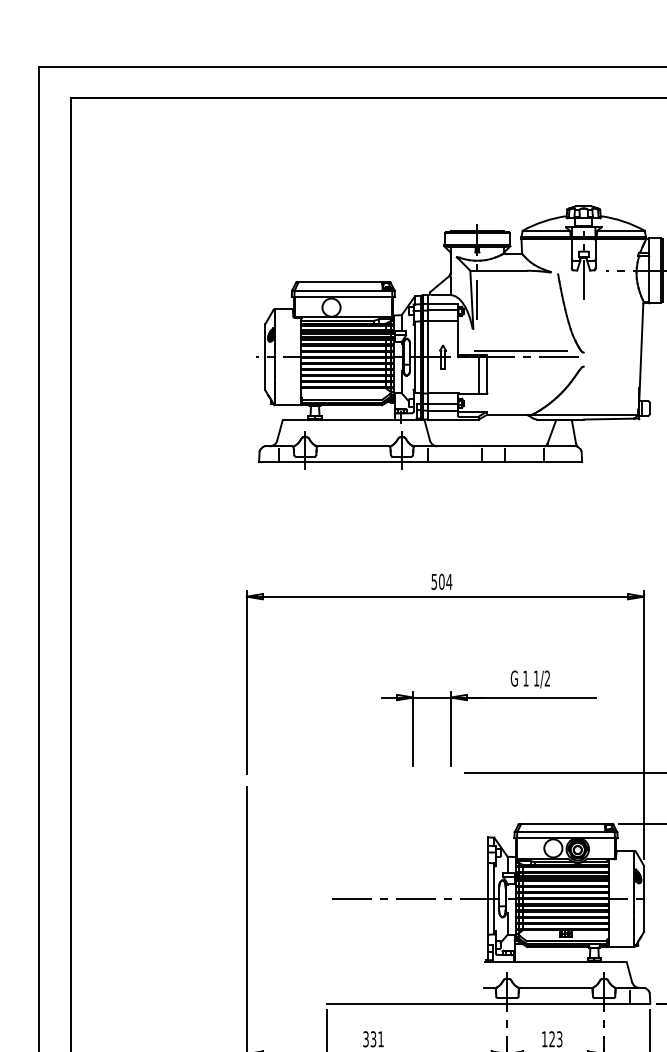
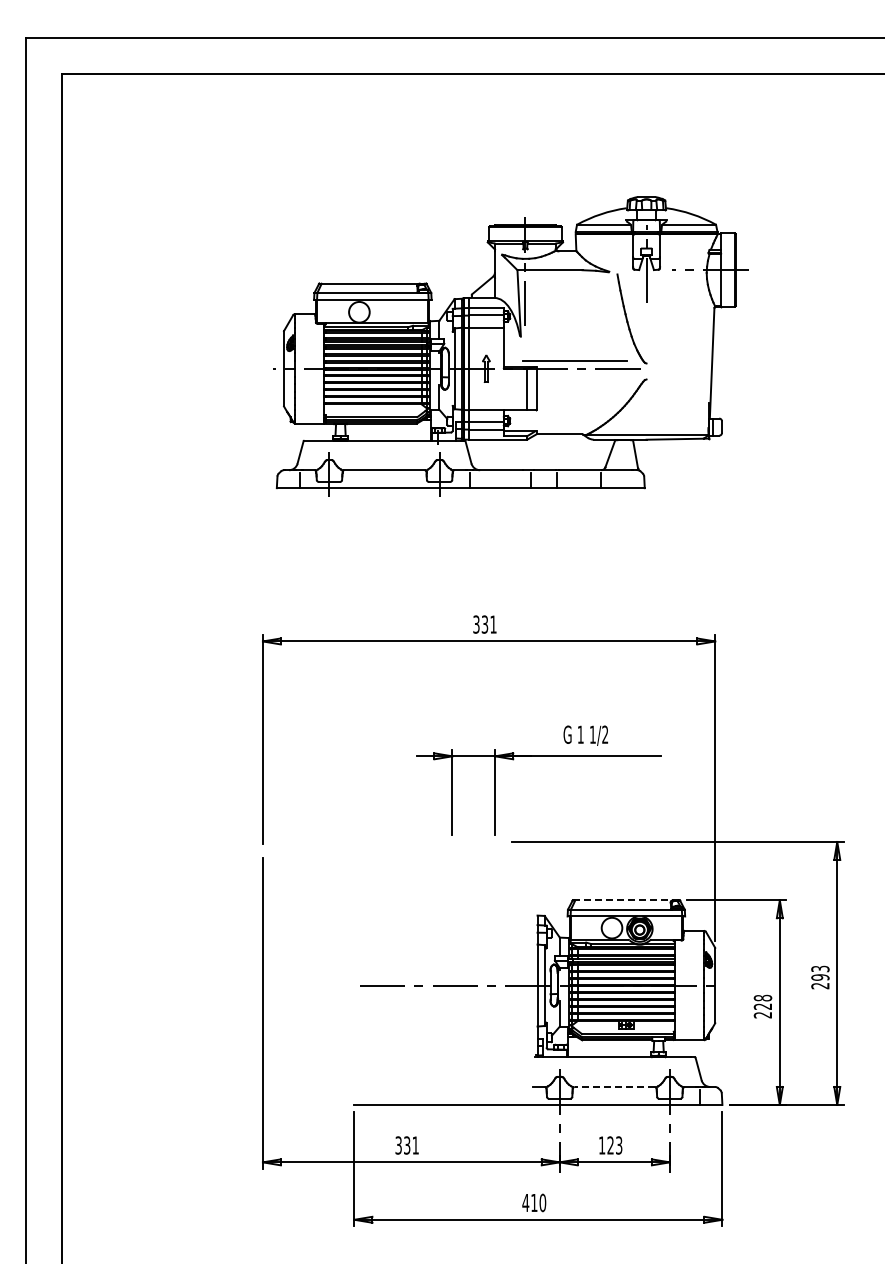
text: (441, 581) -> (484, 624), 504 -> 331
line: (566, 824) -> (626, 900), solid -> dashed
line: (555, 987) -> (614, 1086), solid -> dashed

